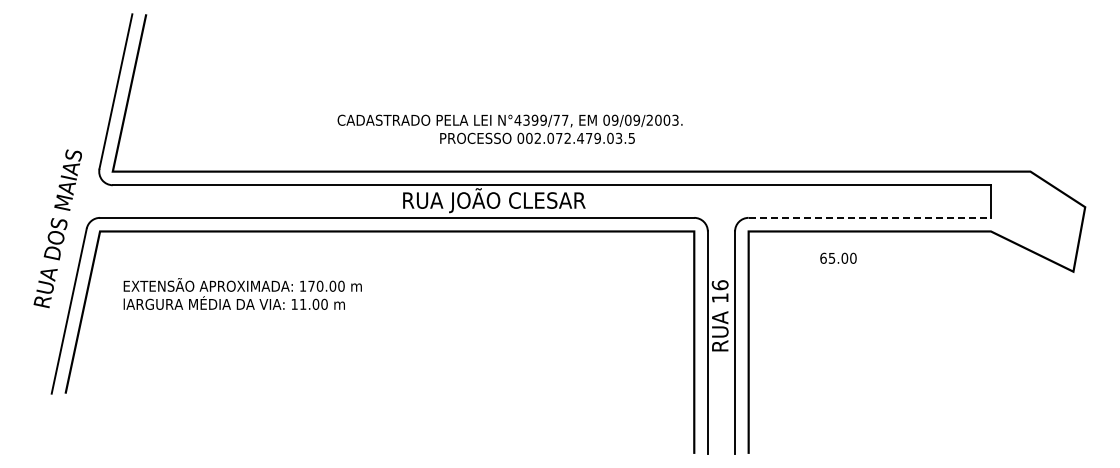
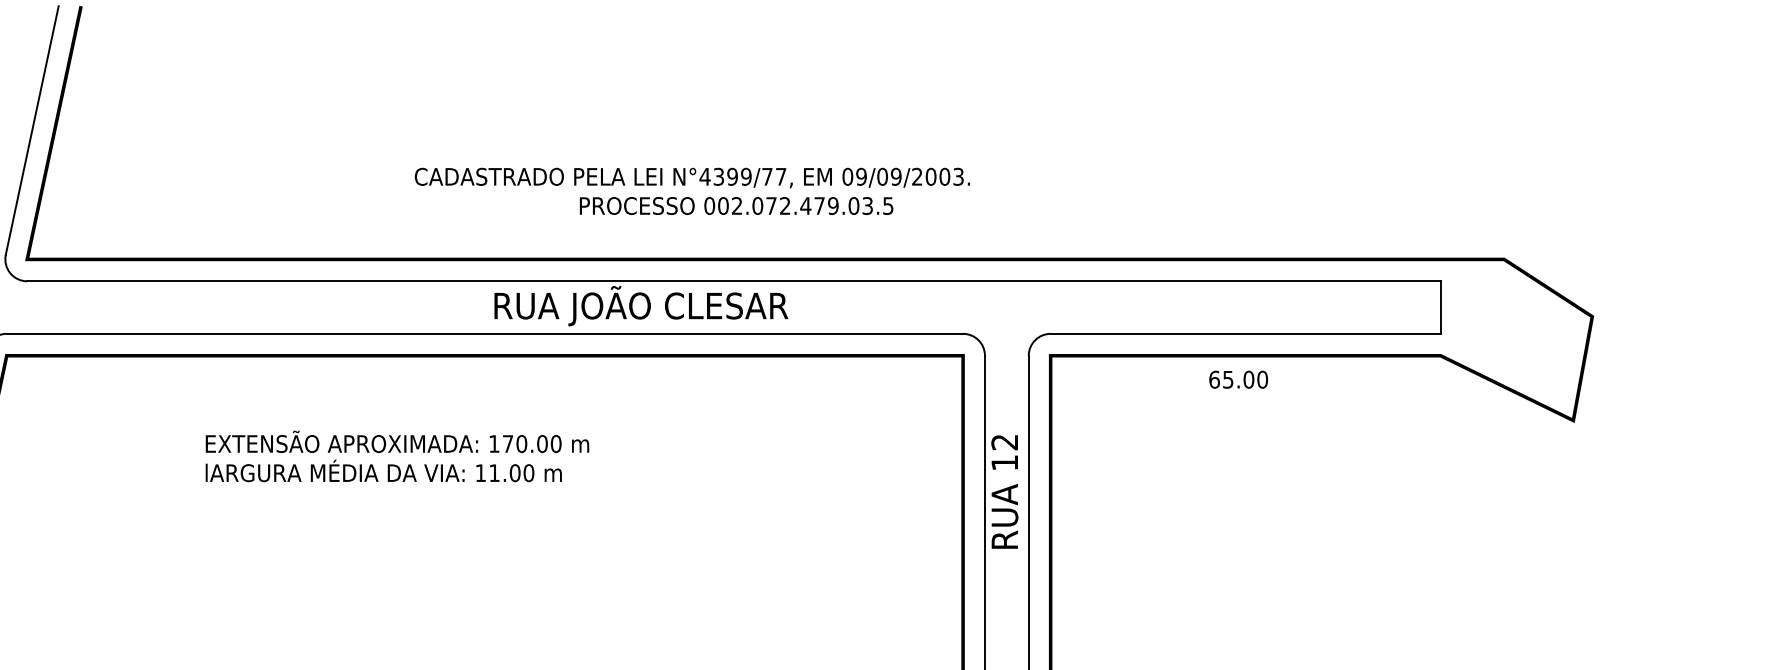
text: (509, 128) -> (691, 190), moved
line: (870, 217) -> (1246, 333), dashed -> solid
text: (838, 257) -> (1238, 378), moved
text: (719, 285) -> (1003, 442), 16 -> 12
text: (242, 293) -> (396, 455), moved

